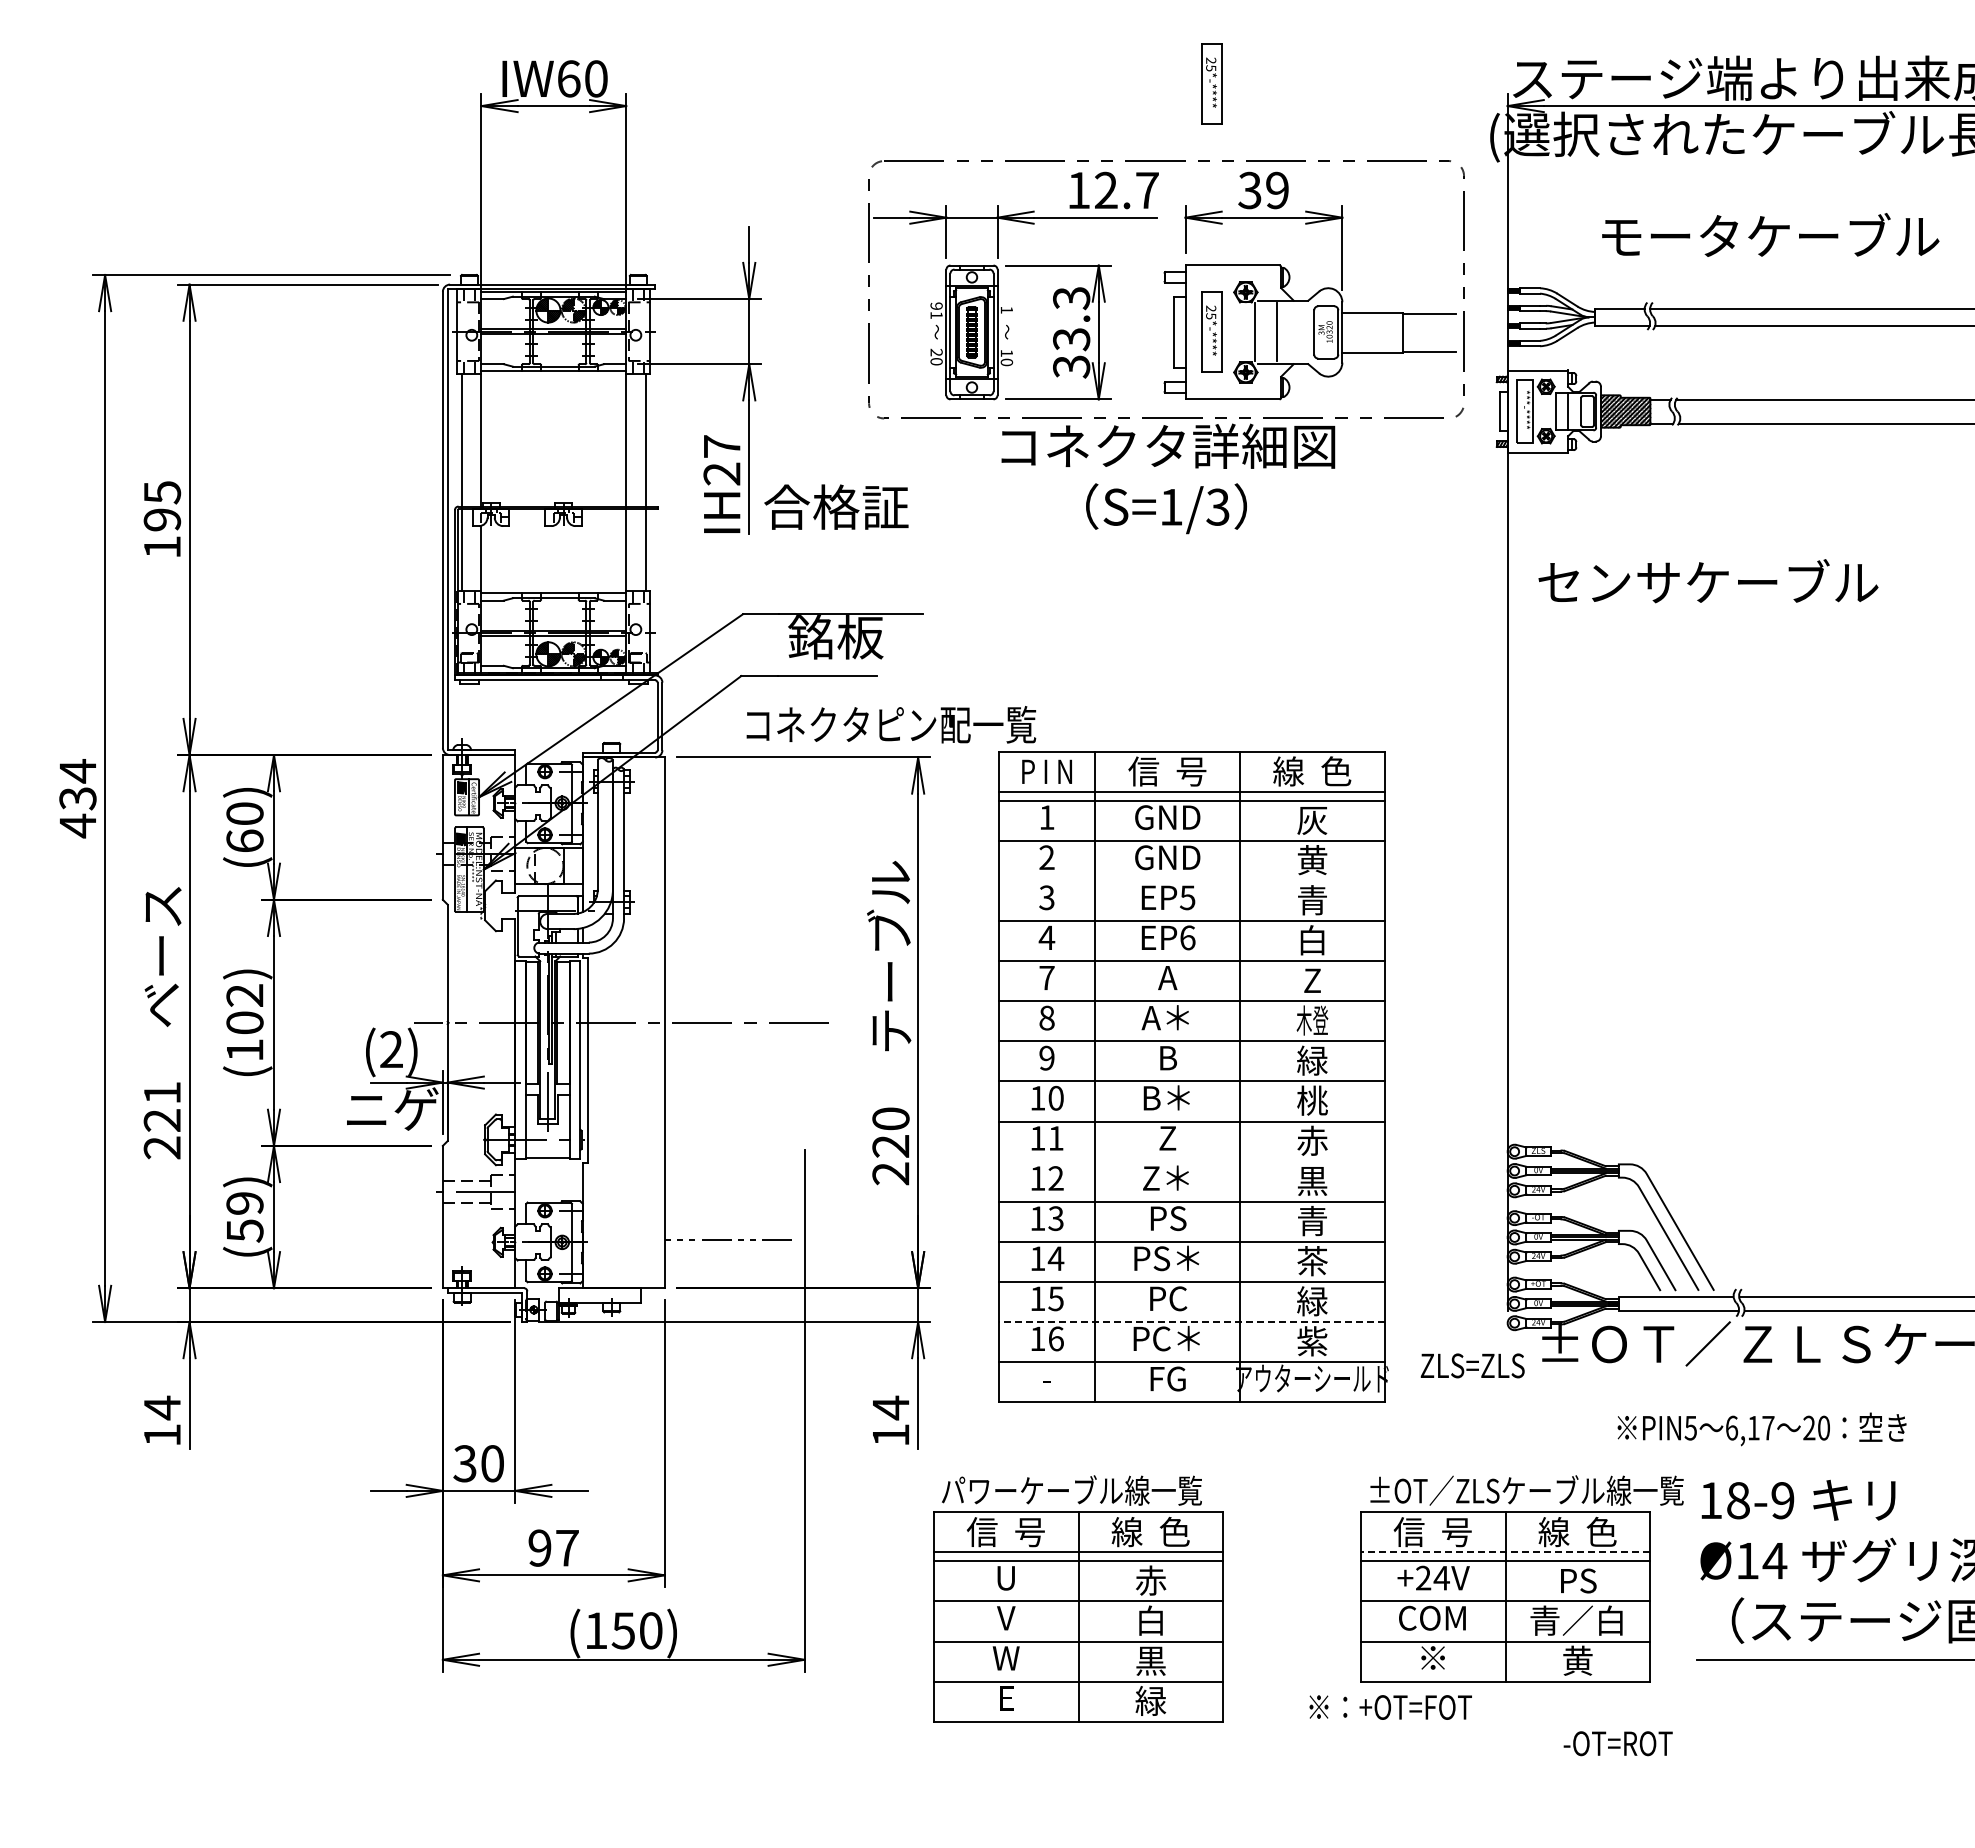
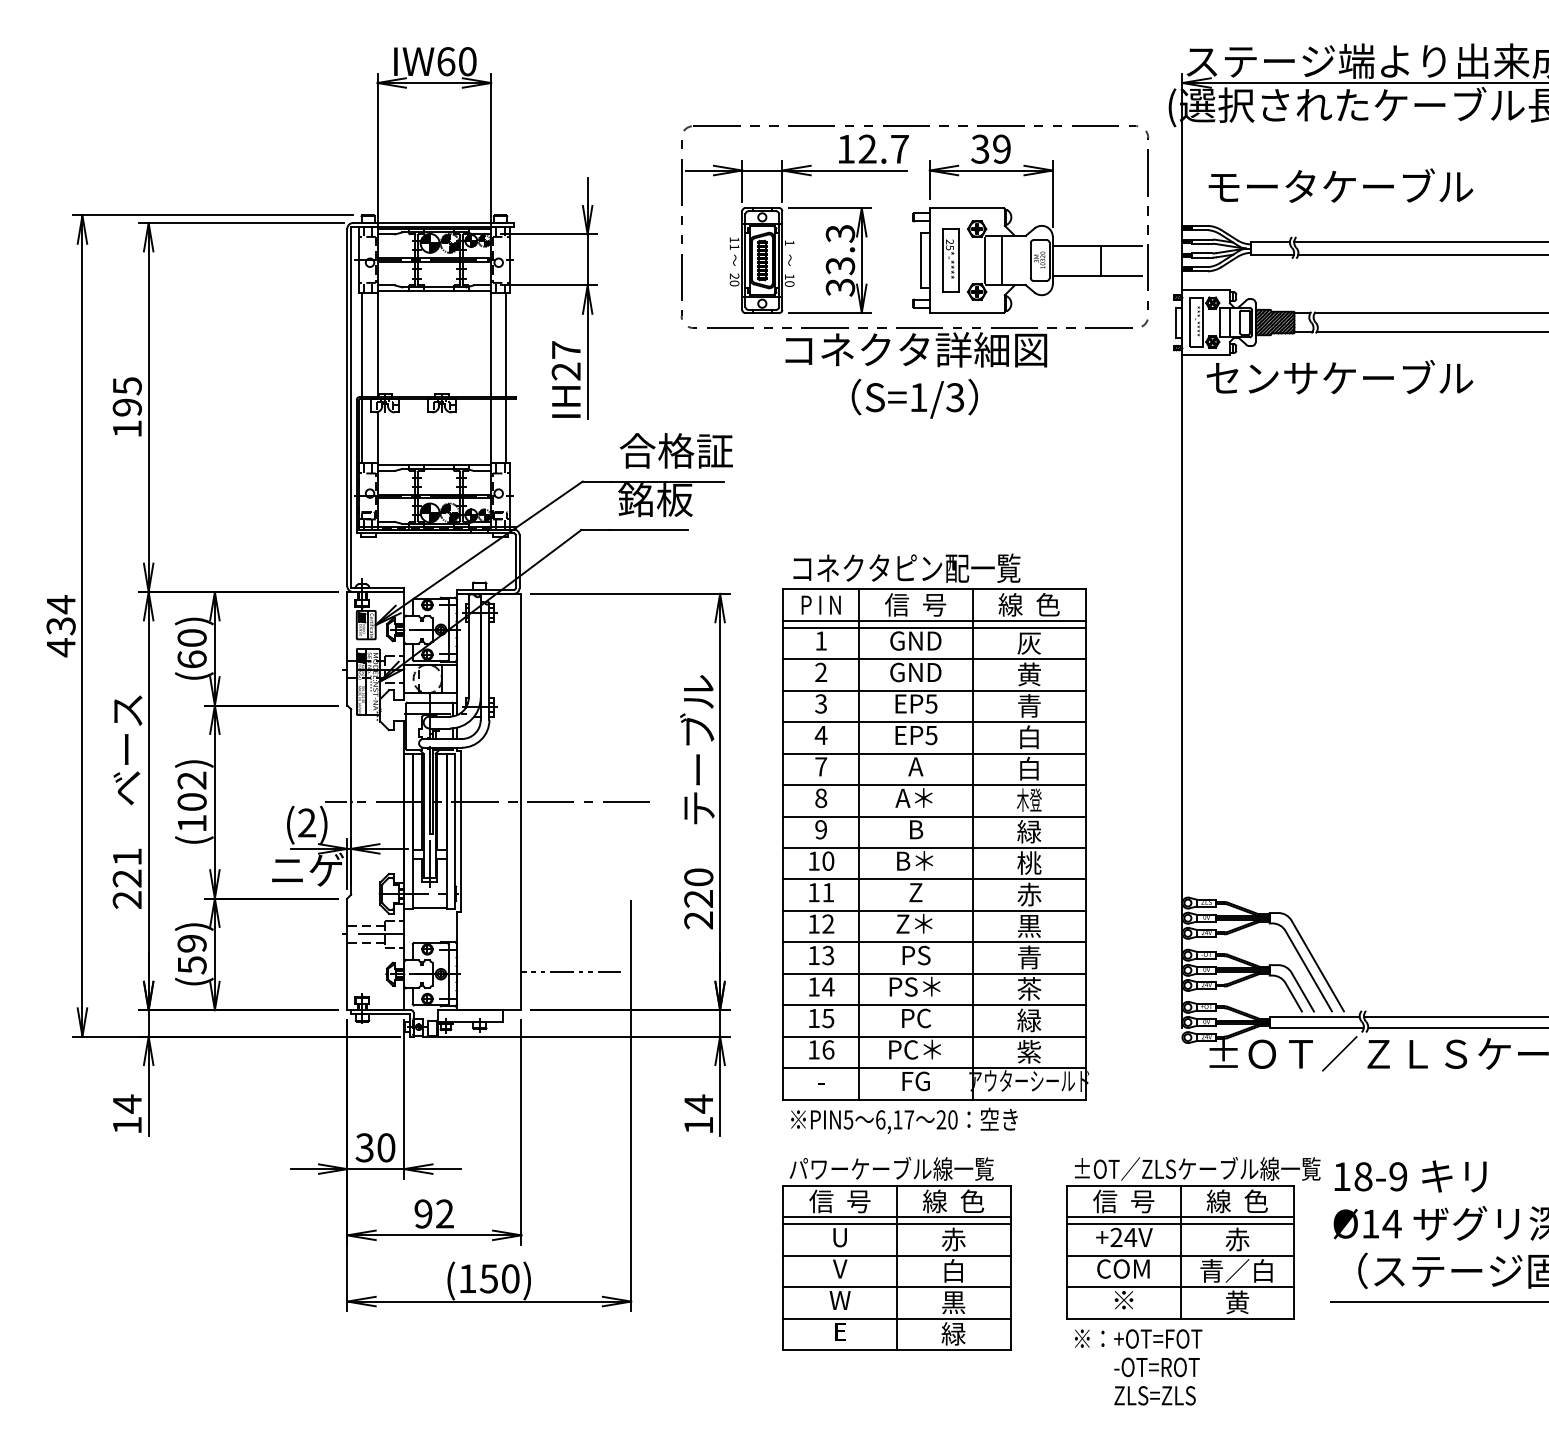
part: (1211, 83) -> (950, 65), removed
text: (1770, 234) -> (1340, 185), moved
text: (936, 305) -> (734, 239), 91 -> 11
text: (836, 506) -> (676, 450), moved
text: (1708, 581) -> (1339, 377), moved
text: (891, 724) -> (907, 568), moved
line: (1191, 880) -> (934, 690), added
text: (1187, 937) -> (931, 735), EP6 -> EP5
text: (1312, 980) -> (1029, 768), Z -> 白
line: (1191, 1161) -> (934, 910), added
line: (1191, 1322) -> (934, 1037), dashed -> solid
text: (1472, 1365) -> (1154, 1395), moved
text: (1761, 1429) -> (903, 1120), moved
text: (567, 1547) -> (445, 1213), 97 -> 92
line: (1505, 1552) -> (1180, 1217), dashed -> solid
text: (1578, 1580) -> (1238, 1239), PS -> 赤
part: (1078, 1598) -> (896, 1253), moved
text: (1390, 1707) -> (1138, 1338), moved
text: (1617, 1743) -> (1156, 1367), moved

